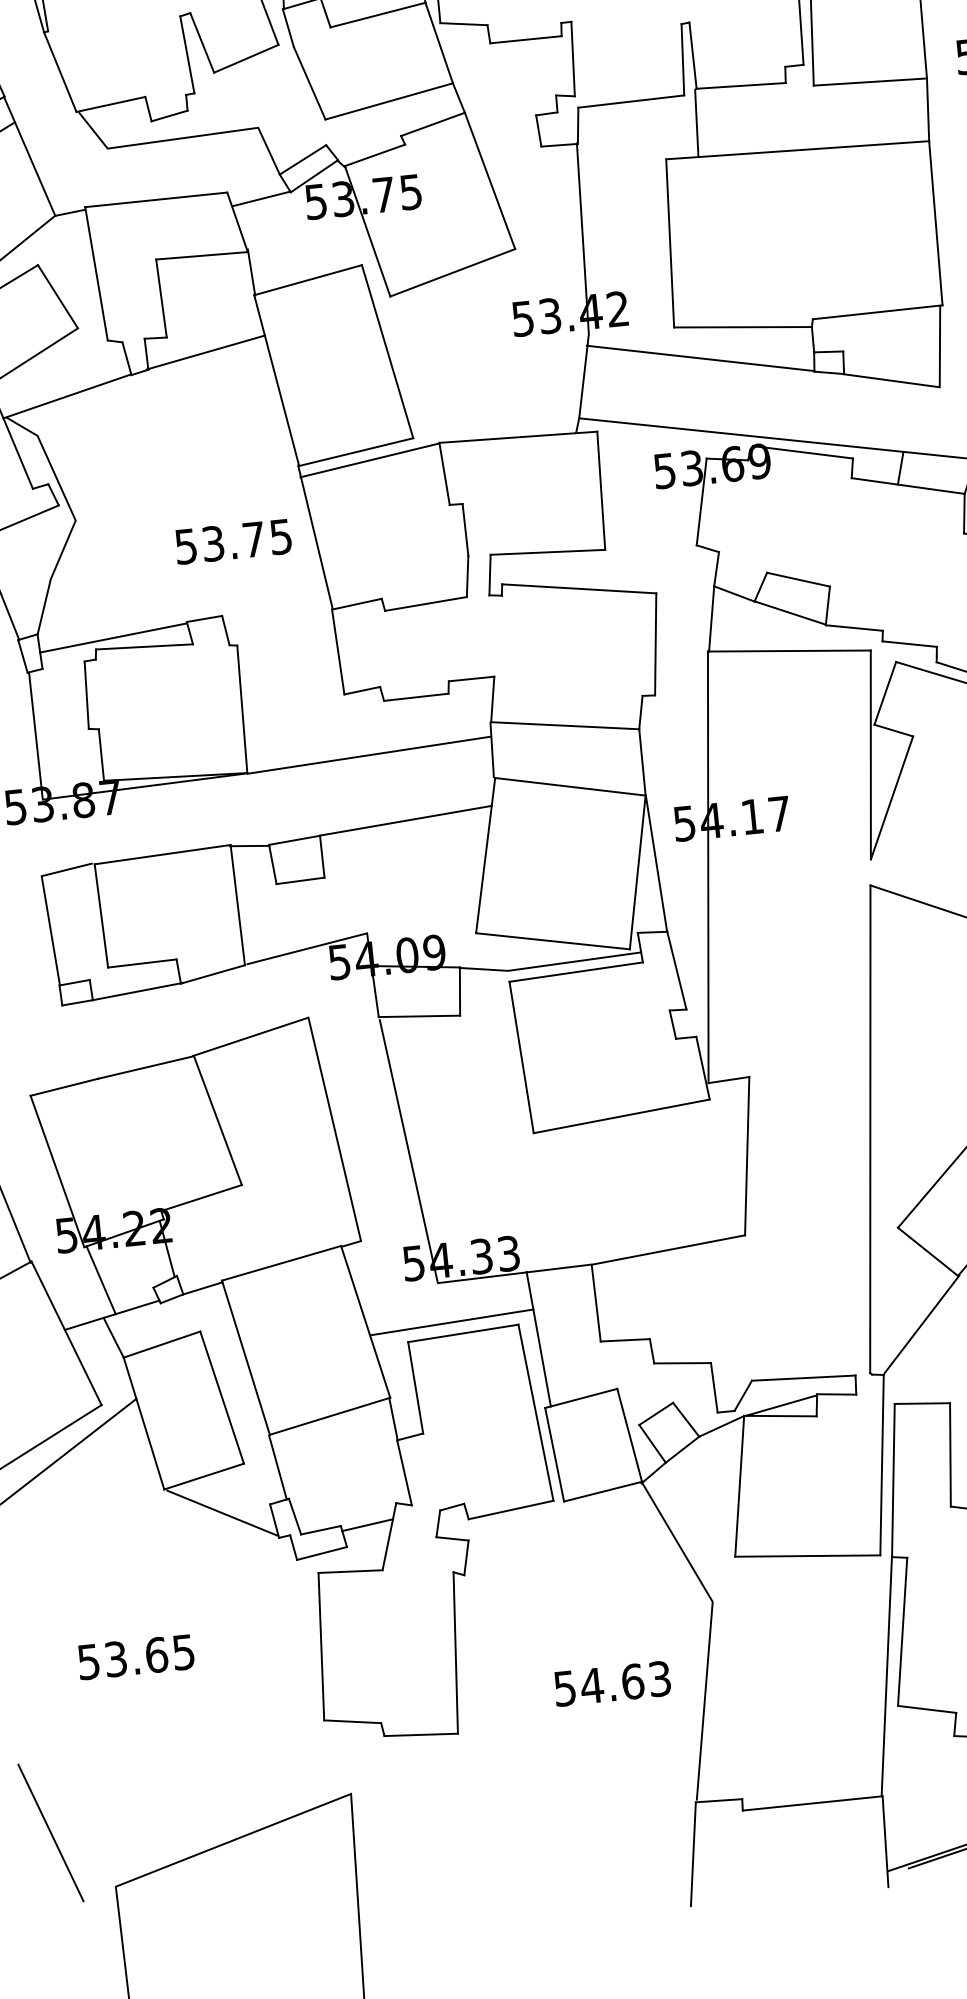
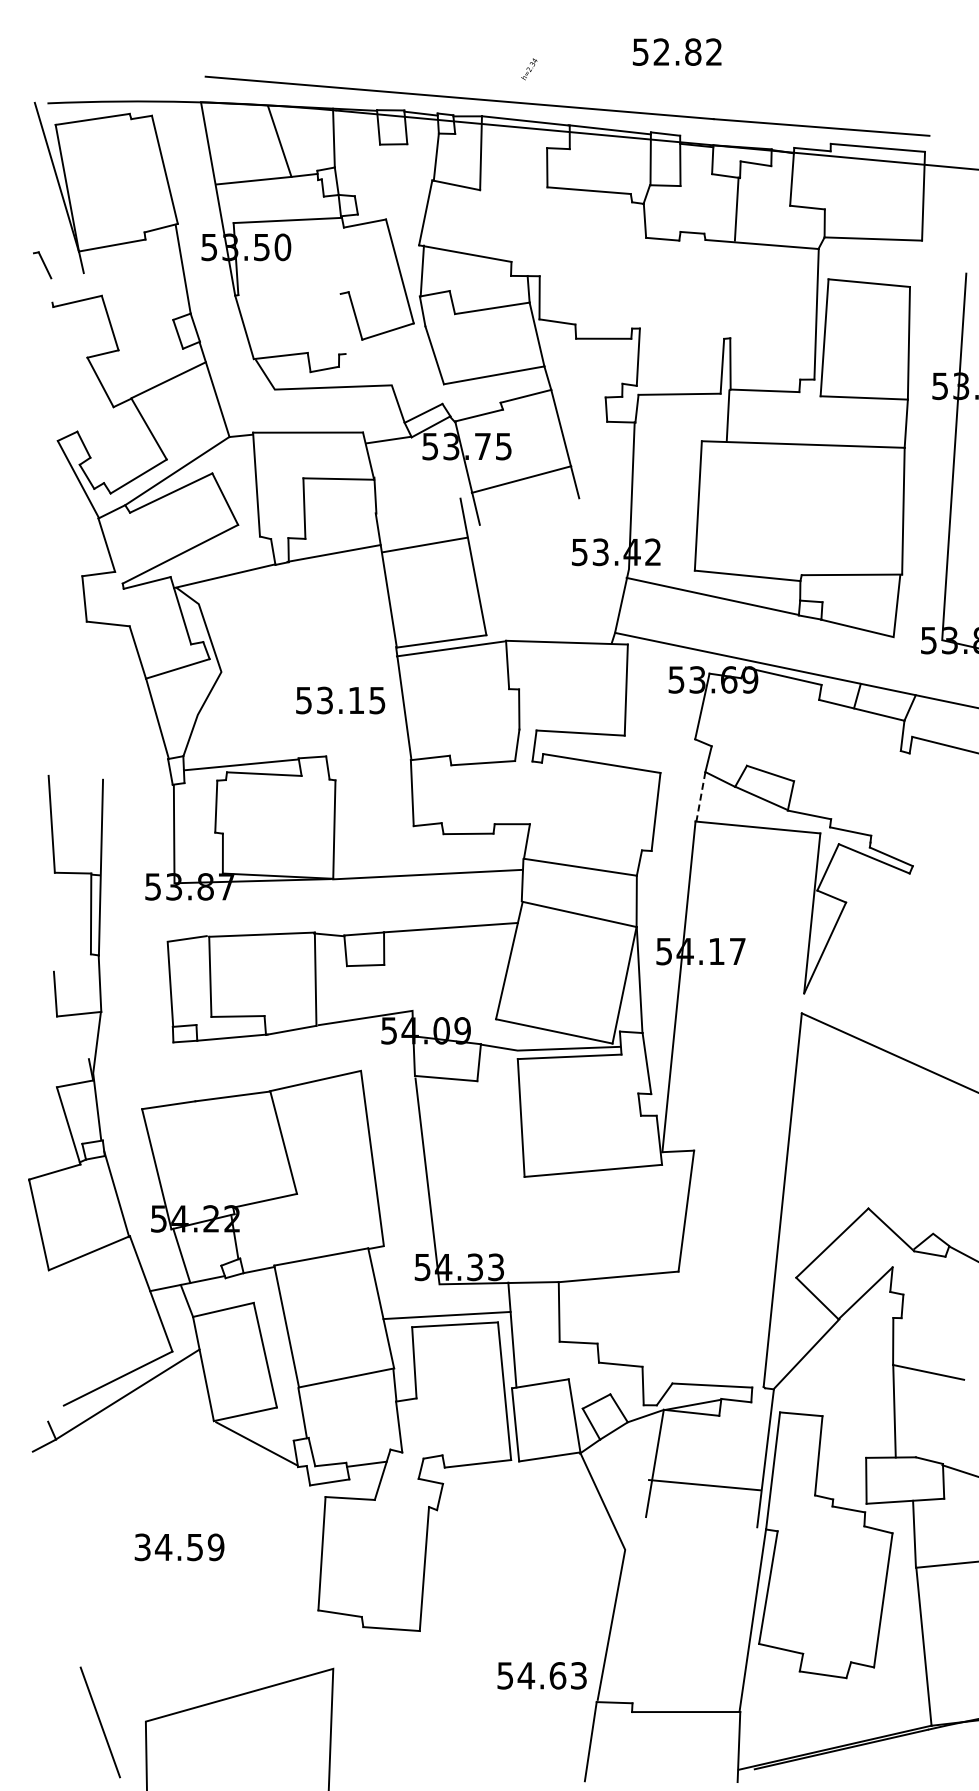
line: (186, 54) -> (342, 323), removed
line: (452, 272) -> (521, 479), moved
line: (307, 279) -> (424, 544), moved
text: (253, 539) -> (356, 700), 53.75 -> 53.15
line: (711, 619) -> (700, 797), solid -> dashed
line: (807, 1556) -> (704, 1485), moved
text: (136, 1657) -> (179, 1547), 53.65 -> 34.59
text: (611, 1683) -> (541, 1675), moved
line: (49, 1833) -> (99, 1722), moved

